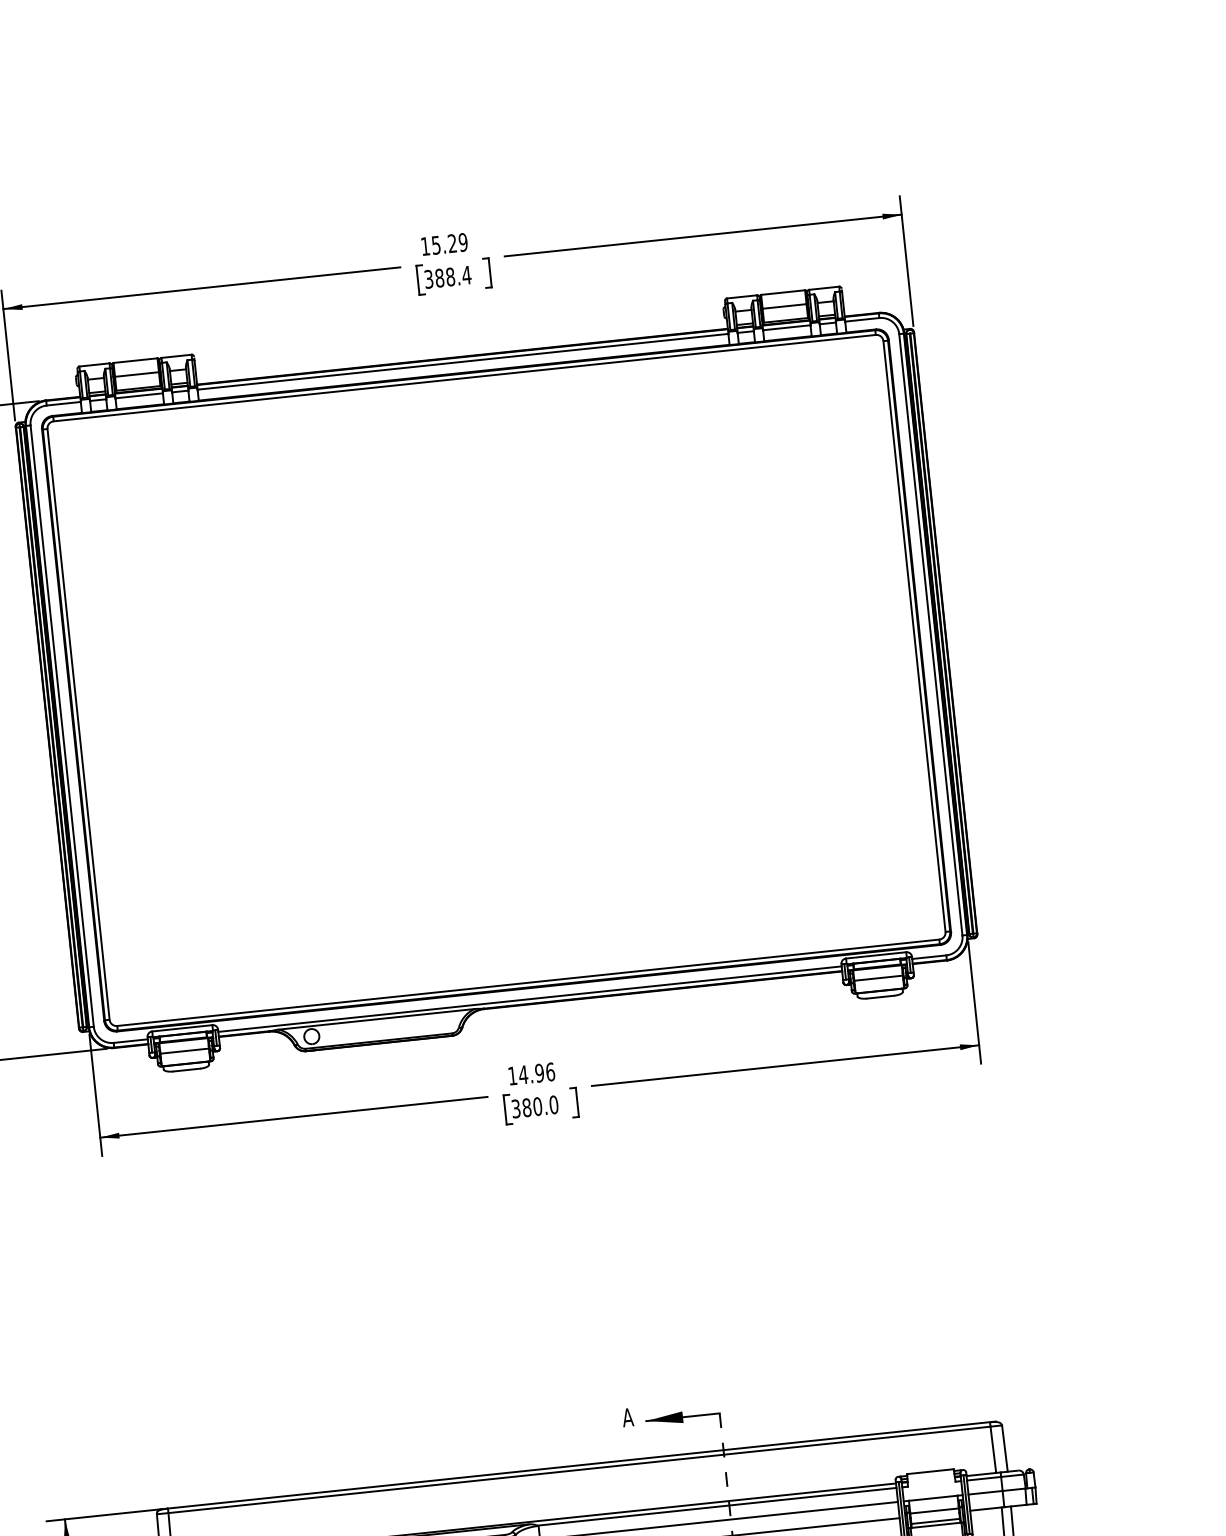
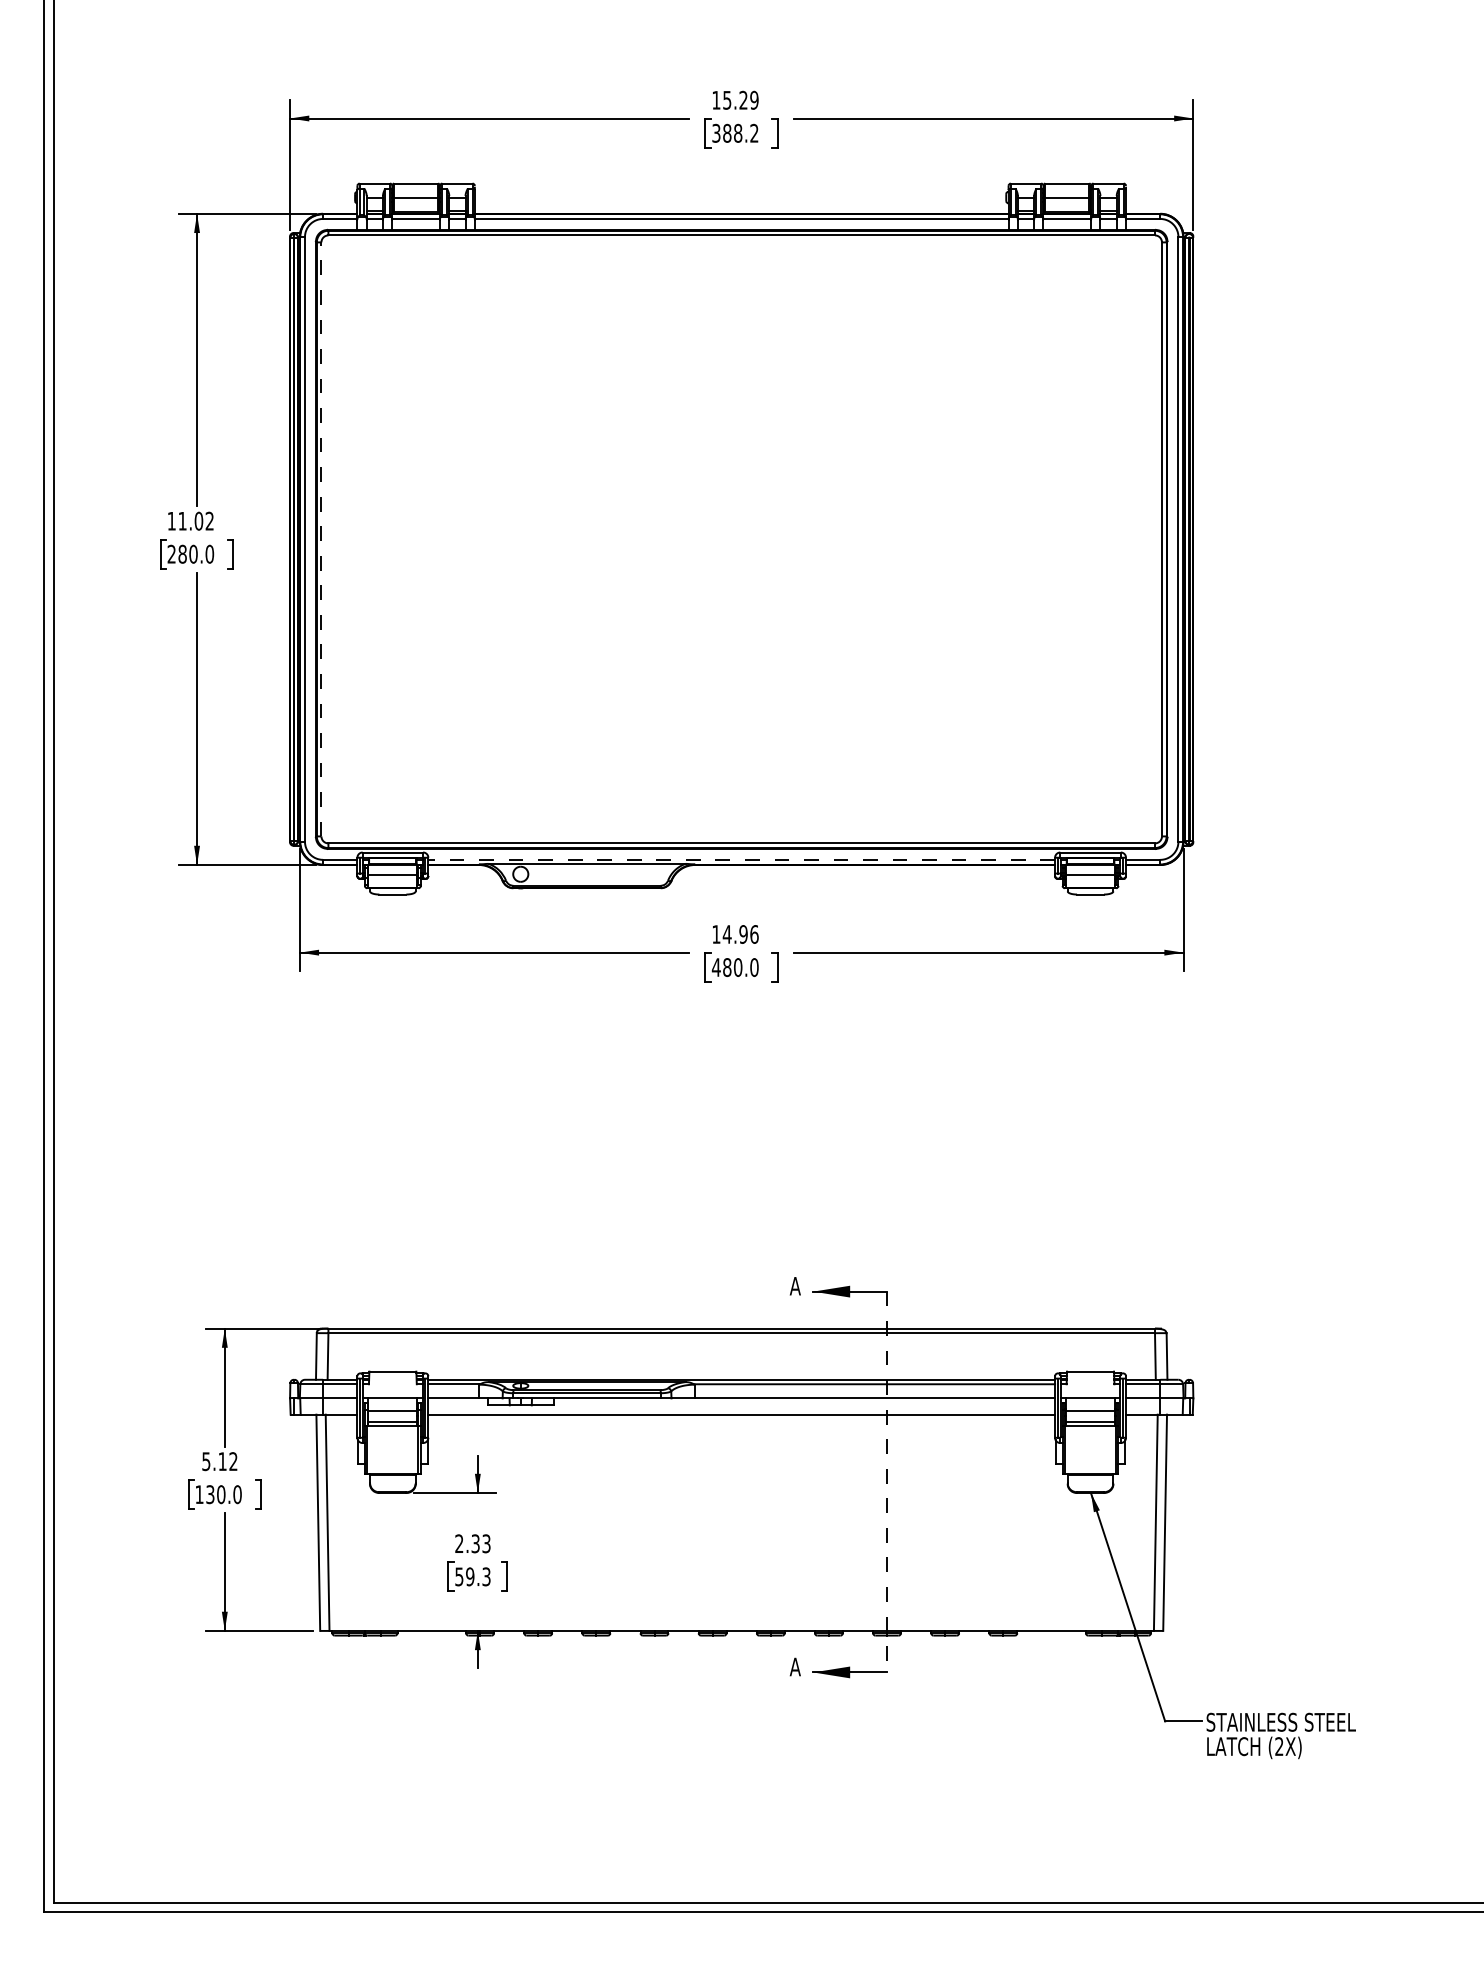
text: (466, 274) -> (754, 132), 388.4 -> 388.2
line: (78, 723) -> (321, 538), solid -> dashed
line: (529, 998) -> (741, 859), solid -> dashed
text: (515, 1108) -> (715, 967), 380.0 -> 480.0

